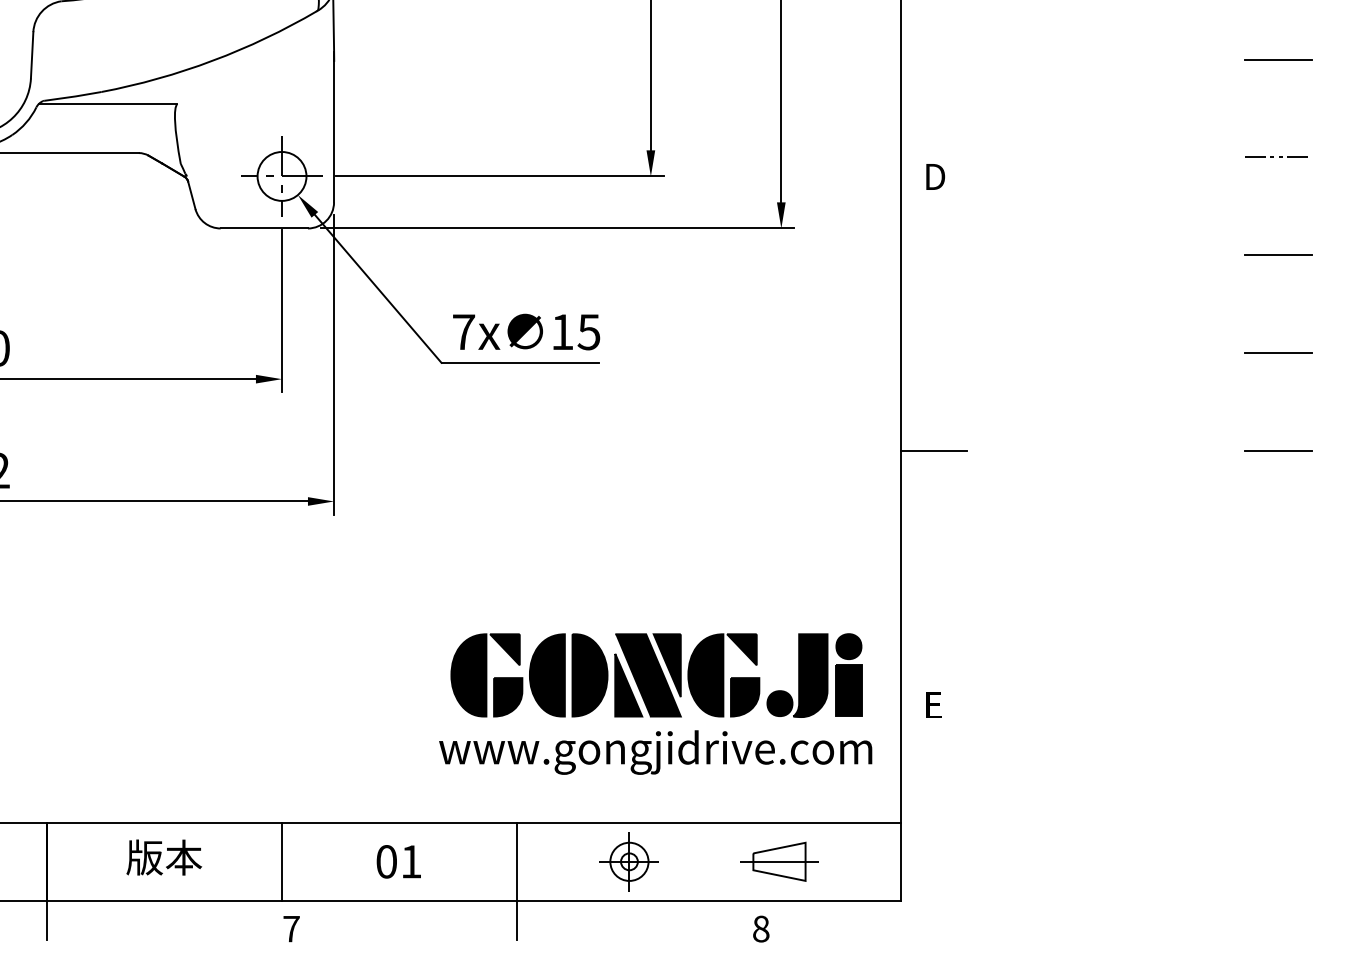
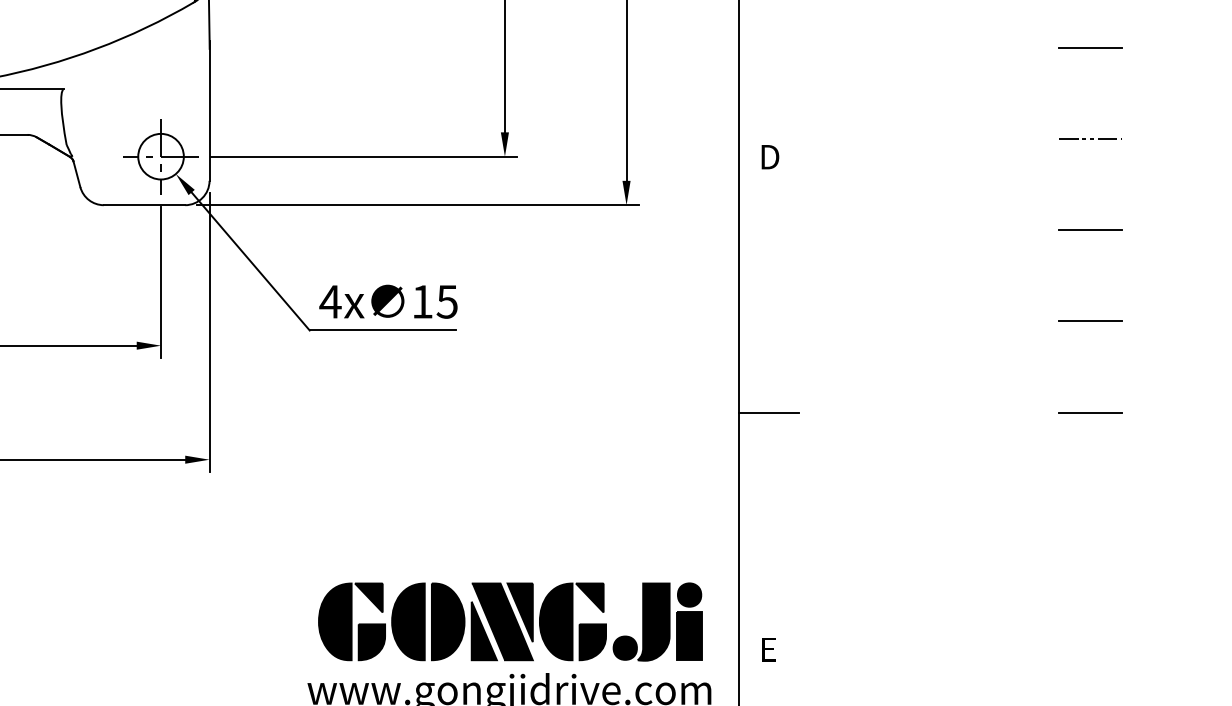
text: (463, 331) -> (330, 301), 7x -> 4x

